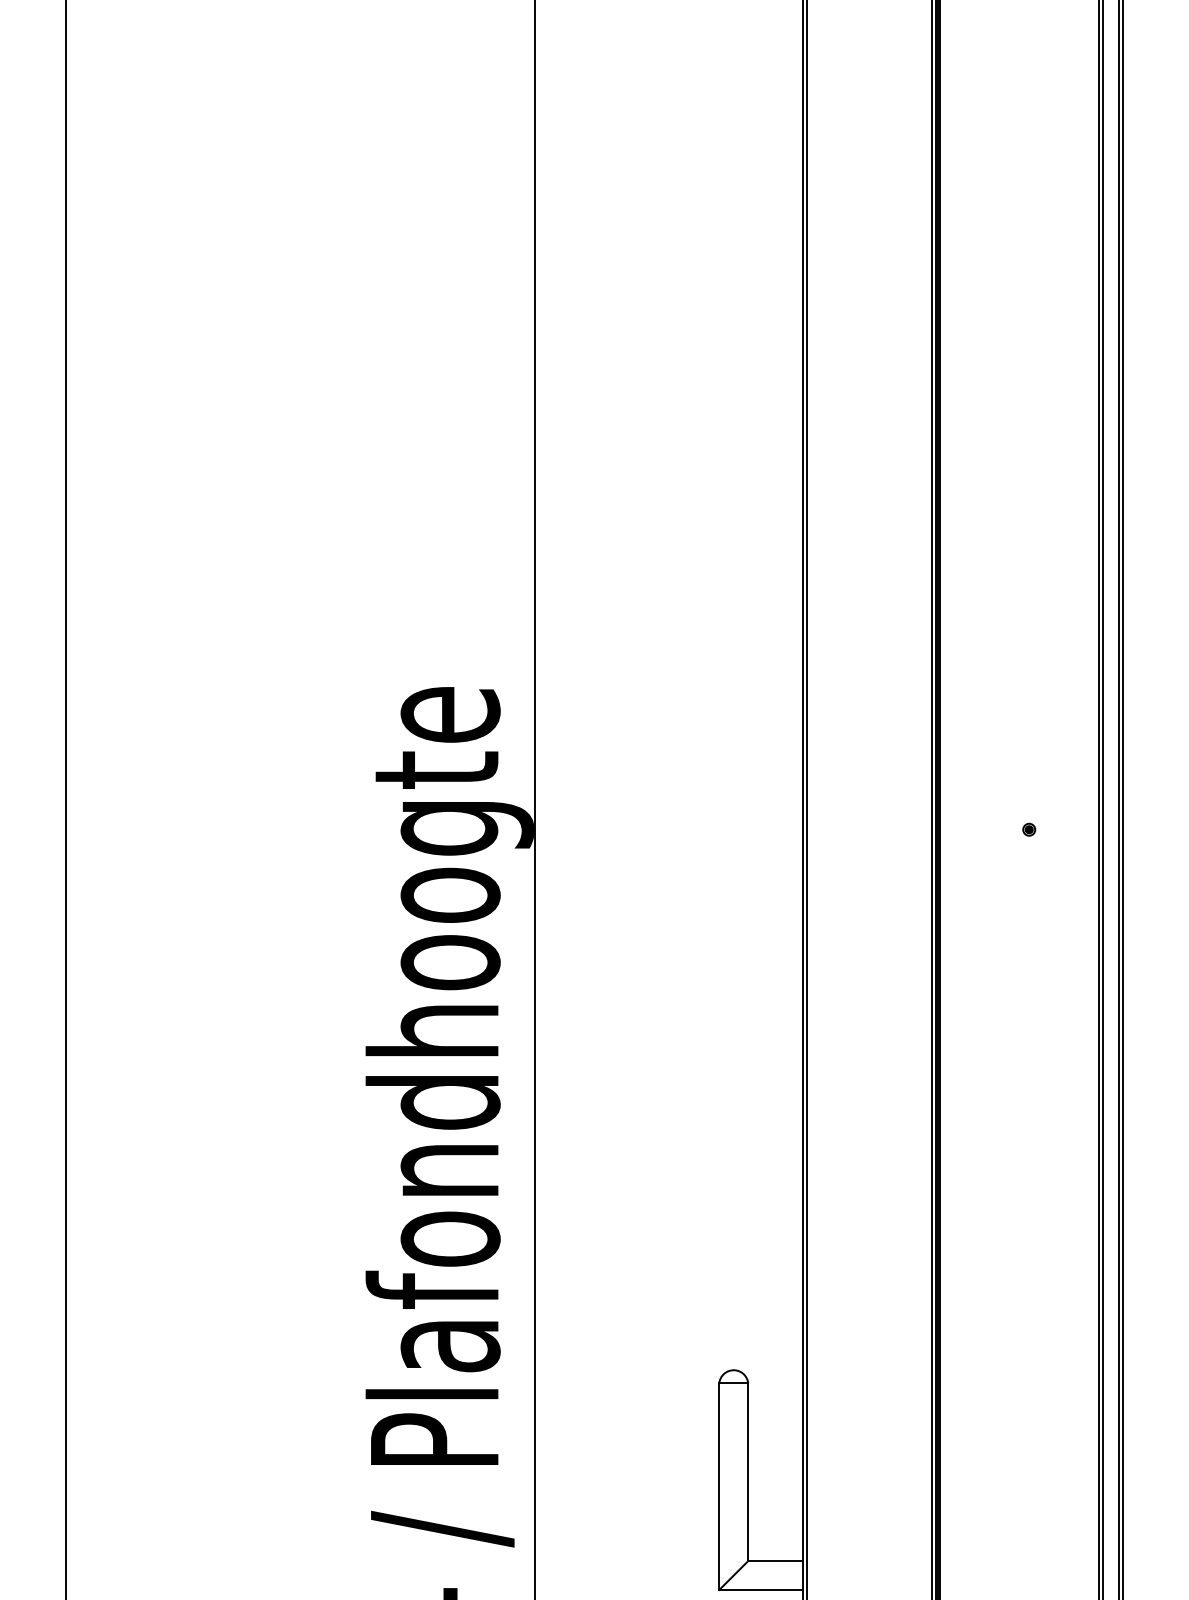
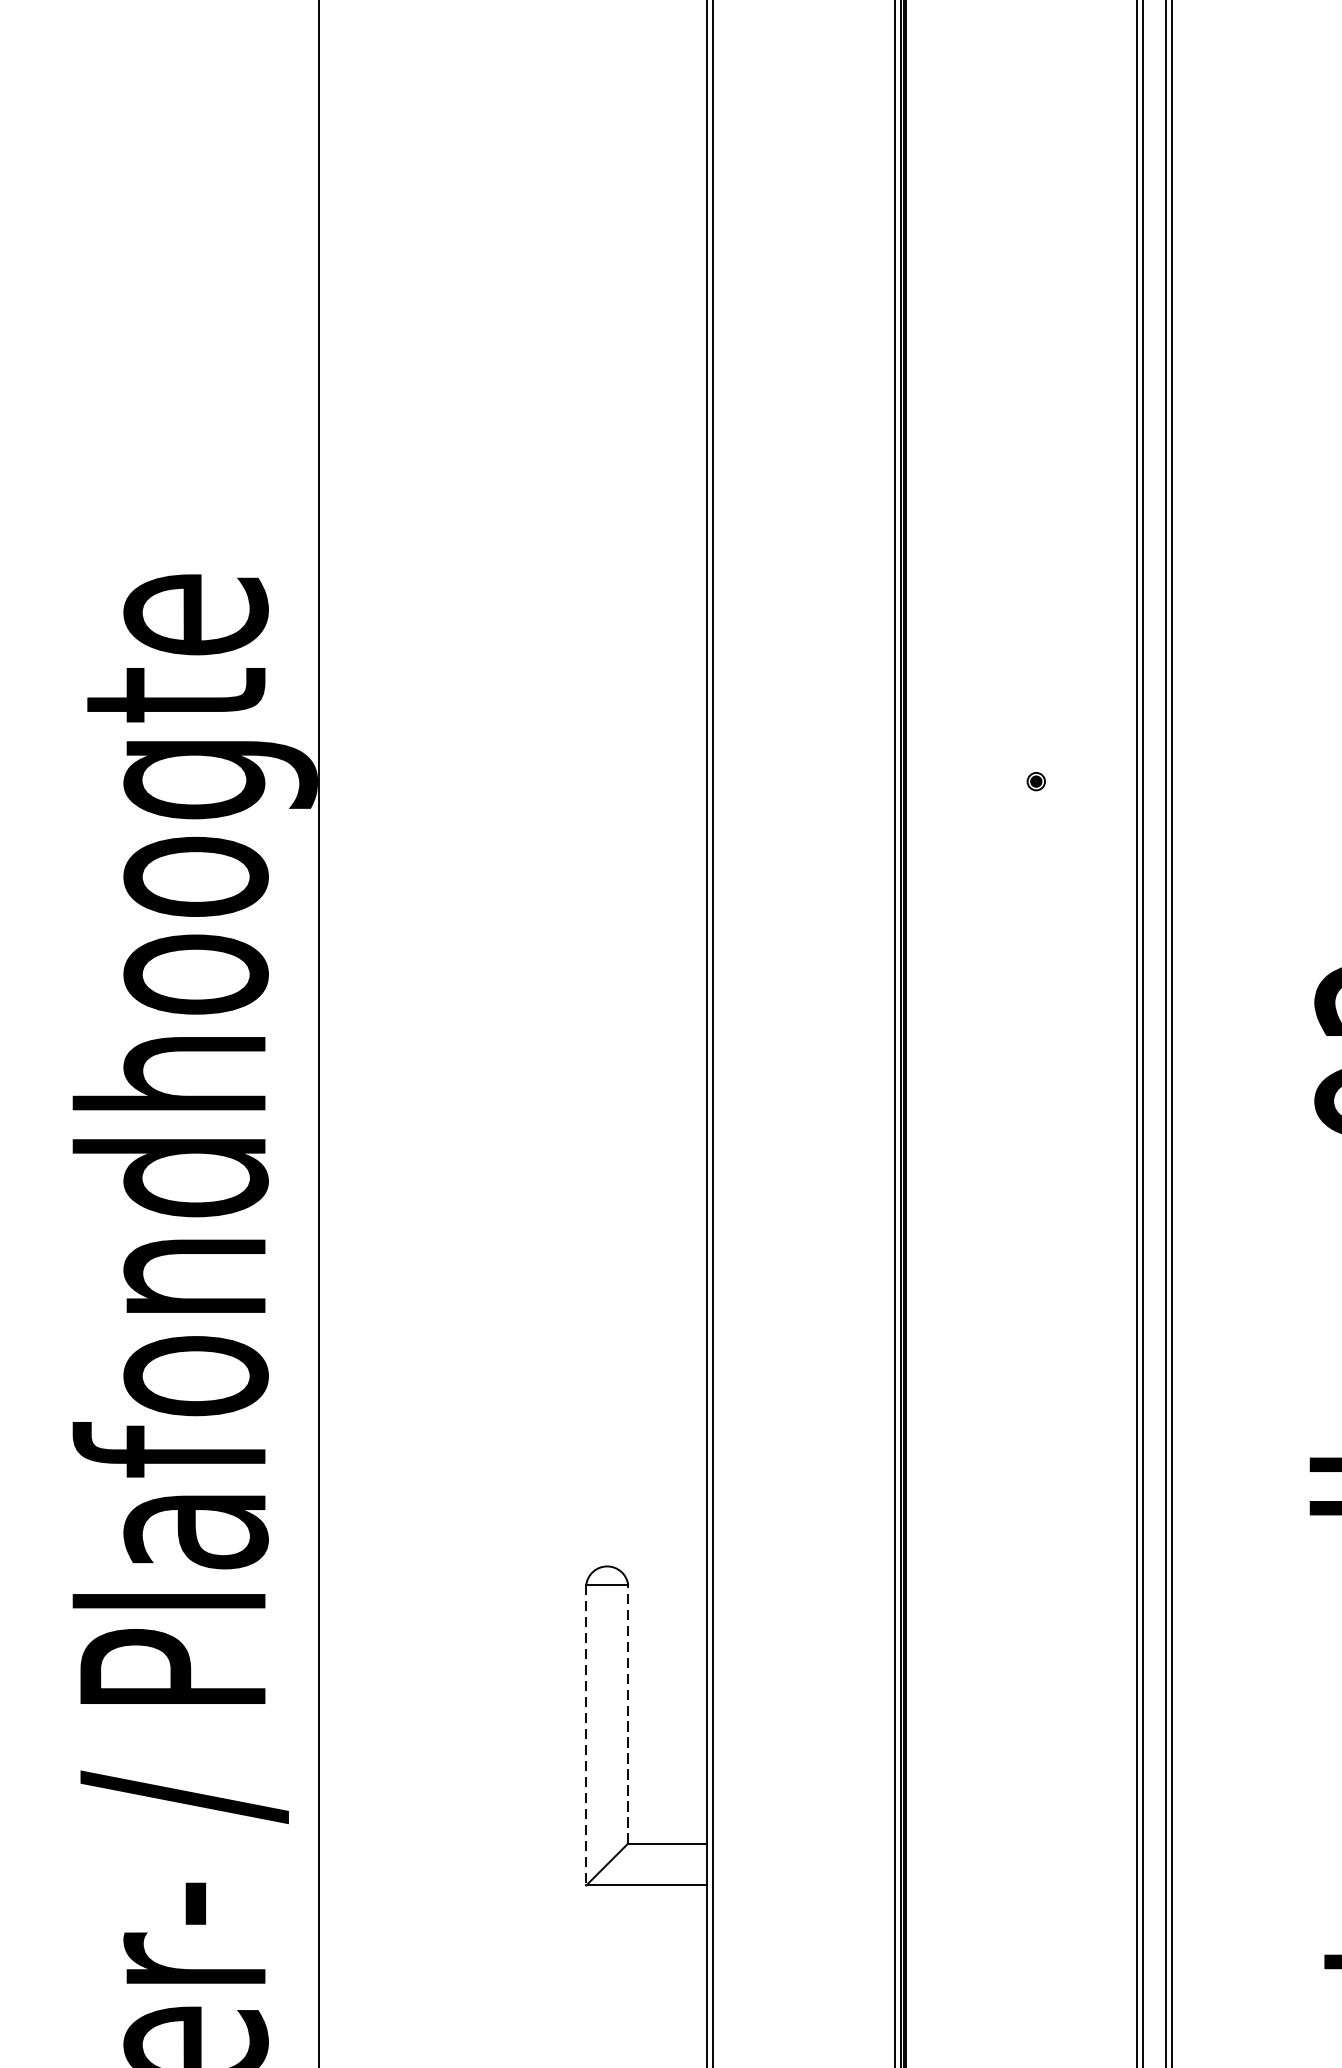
line: (748, 1471) -> (628, 1713), solid -> dashed
line: (719, 1487) -> (586, 1736), solid -> dashed

